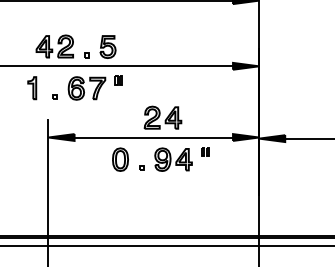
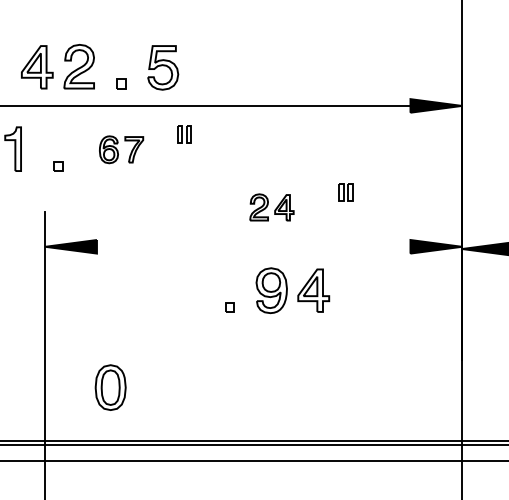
part: (86, 88) -> (120, 149), size x0.6
part: (162, 117) -> (270, 207), size x0.6
line: (153, 137) -> (253, 246), removed
part: (205, 151) -> (346, 191), moved
part: (120, 159) -> (110, 387), moved

